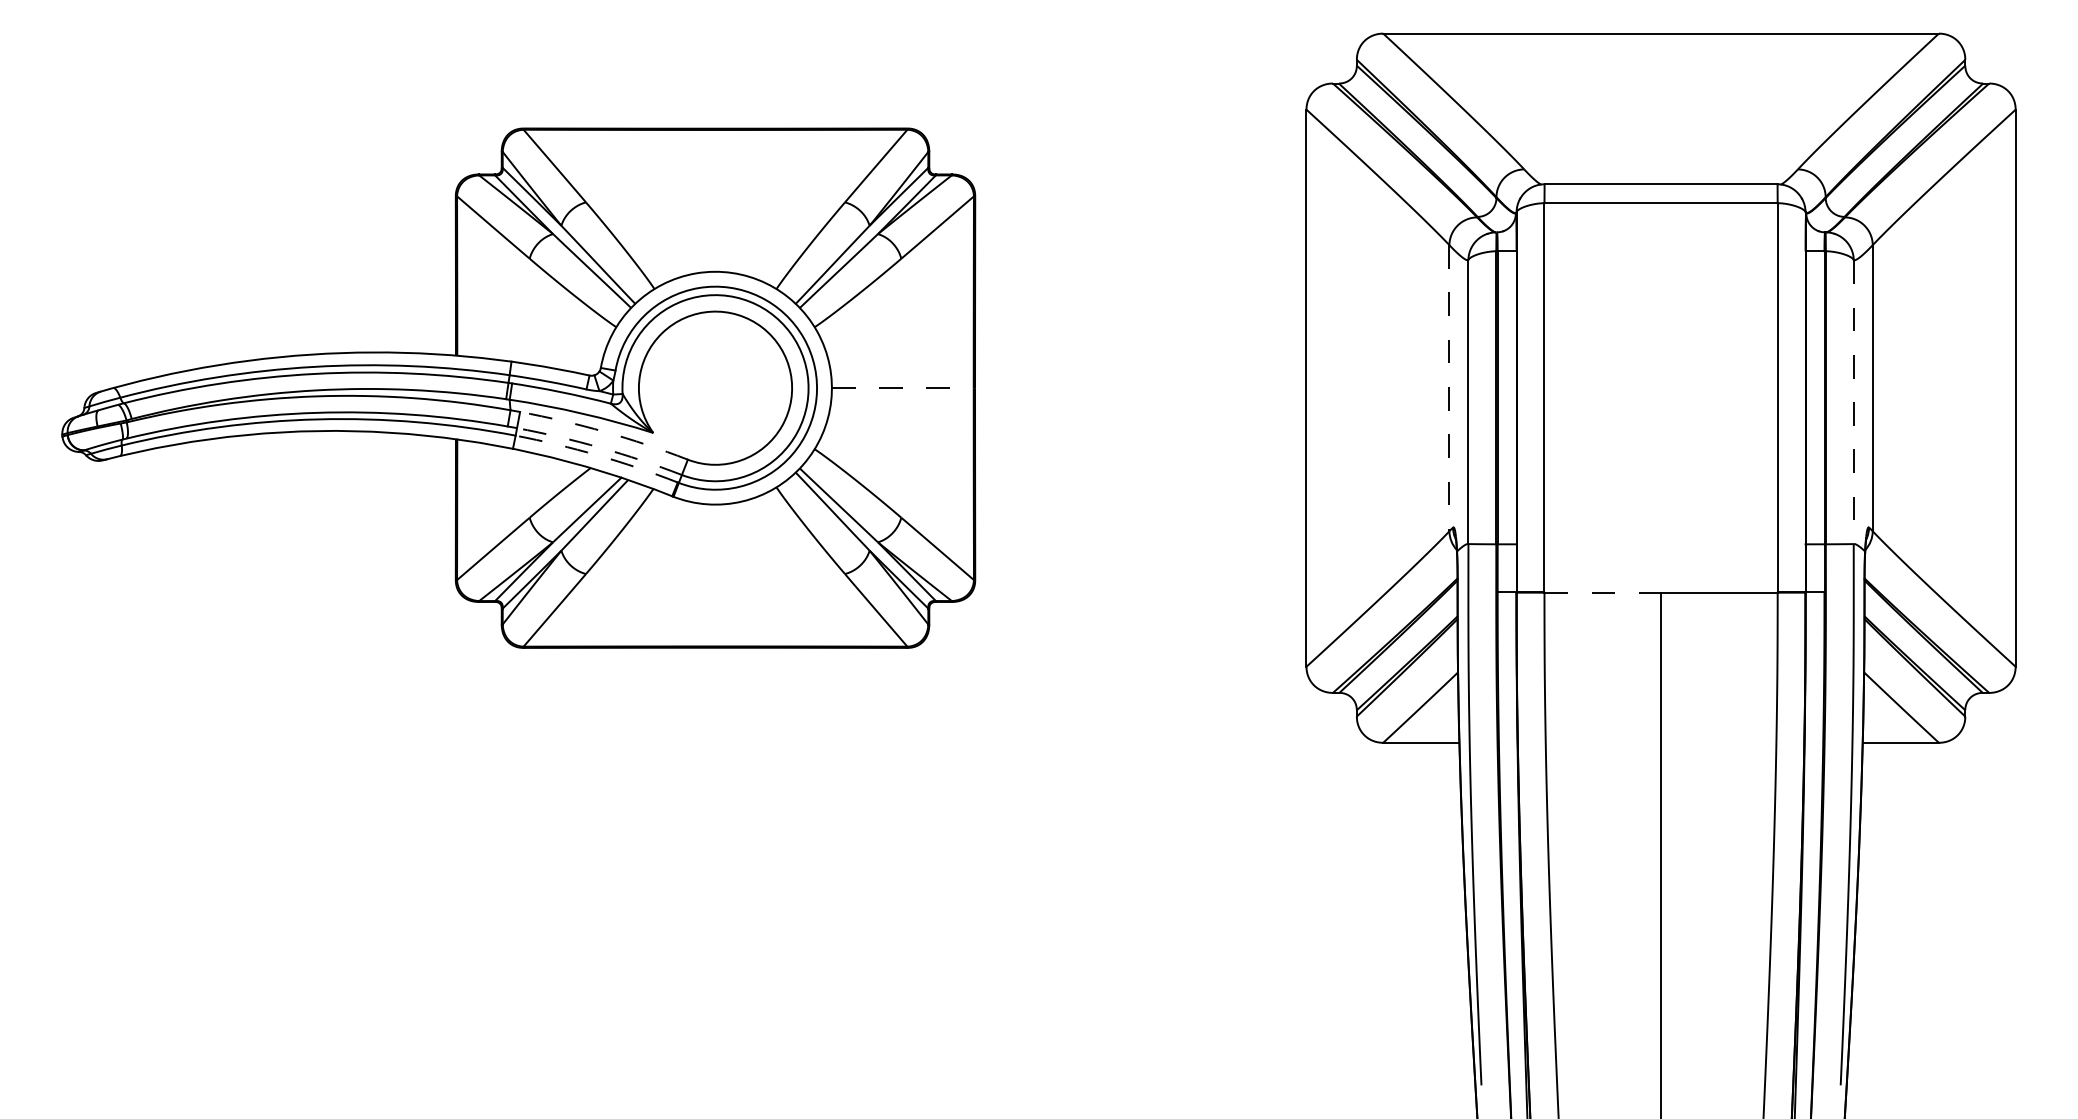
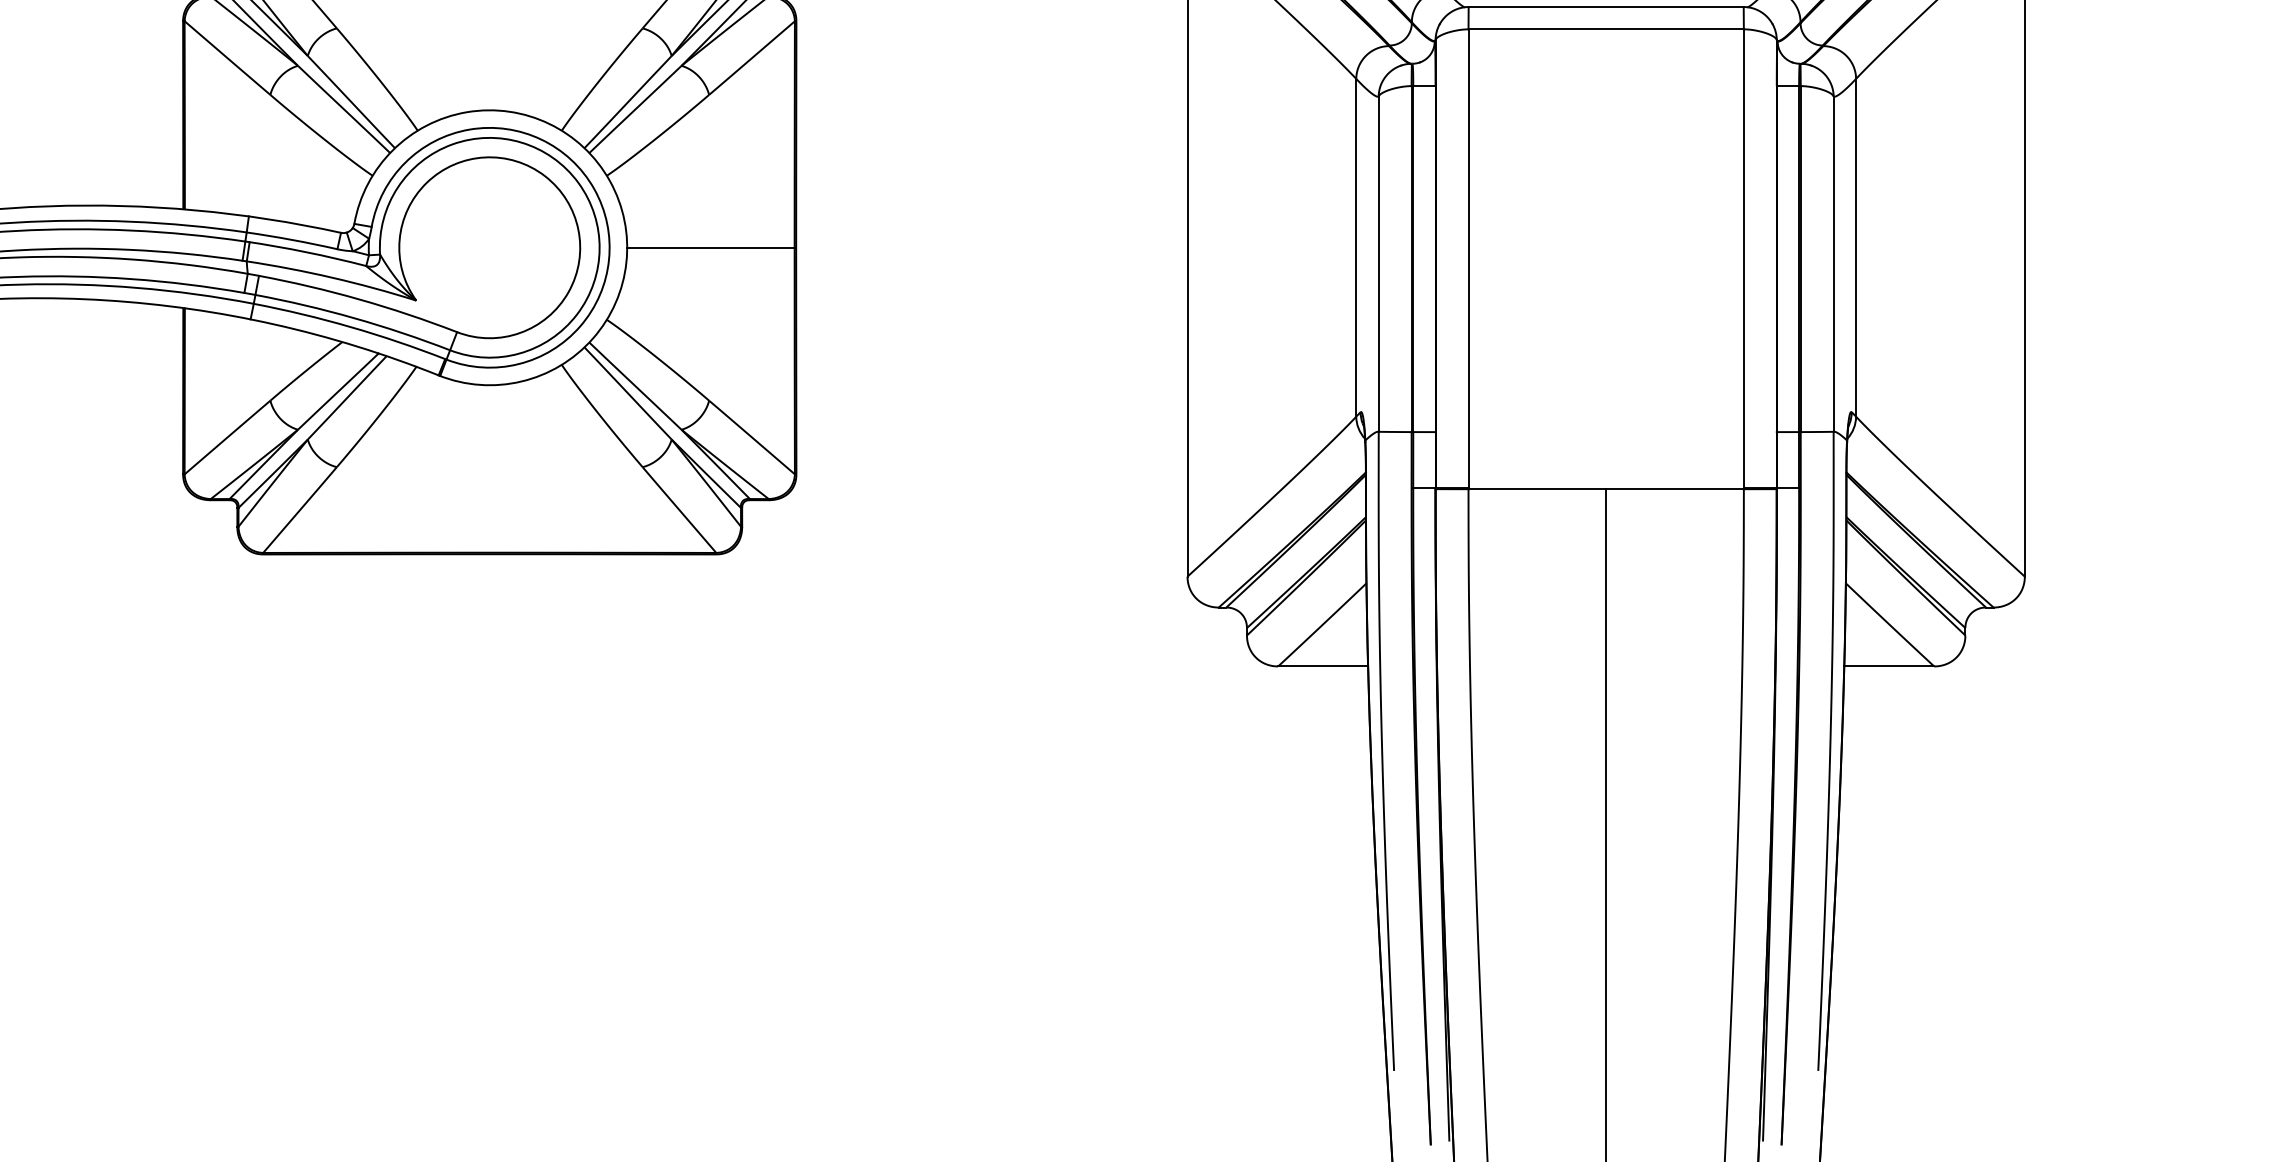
line: (903, 388) -> (711, 248), dashed -> solid
line: (1449, 388) -> (1356, 248), dashed -> solid
line: (1853, 402) -> (1833, 264), dashed -> solid
arc: (605, 431) -> (359, 298), dashed -> solid
arc: (600, 447) -> (353, 317), dashed -> solid
arc: (597, 455) -> (350, 327), dashed -> solid
line: (1603, 592) -> (1538, 488), dashed -> solid

